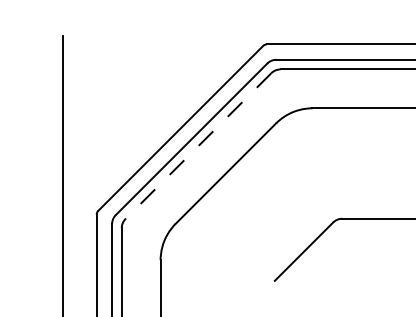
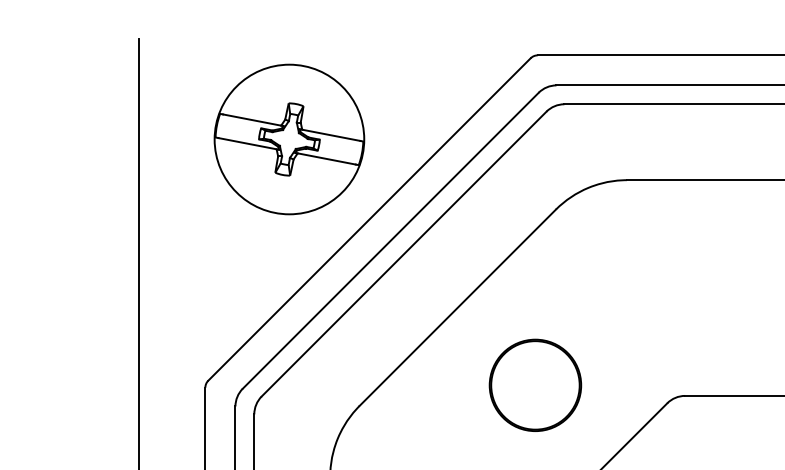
part: (139, 87) -> (288, 139), added
line: (198, 146) -> (404, 254), dashed -> solid
circle: (265, 213) -> (535, 385), added

